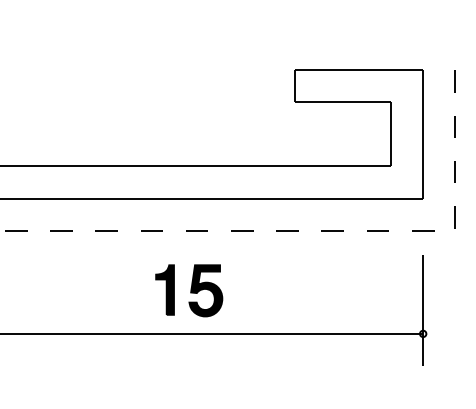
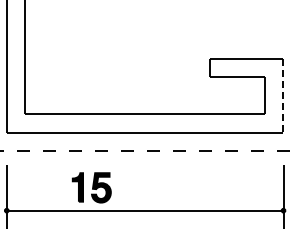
line: (423, 133) -> (283, 95), solid -> dashed
part: (188, 290) -> (91, 187), moved

